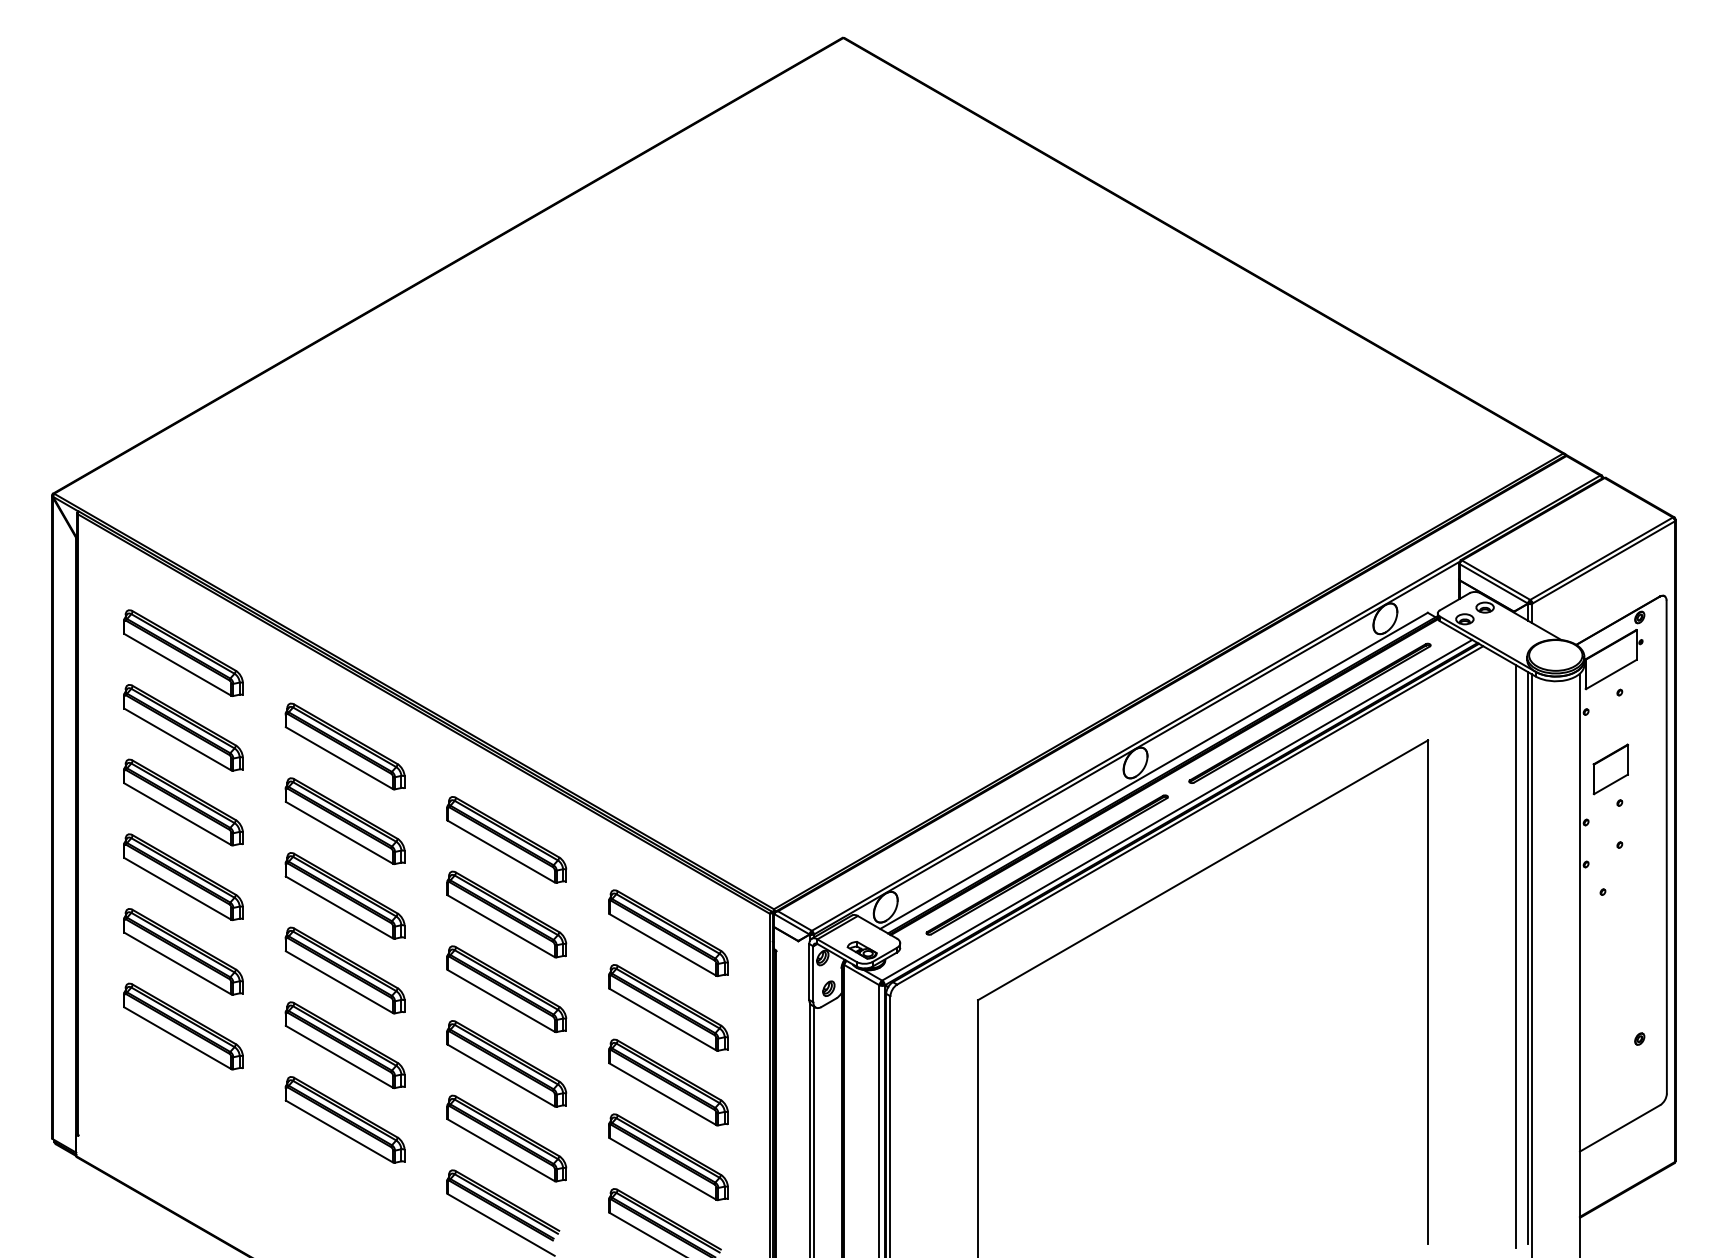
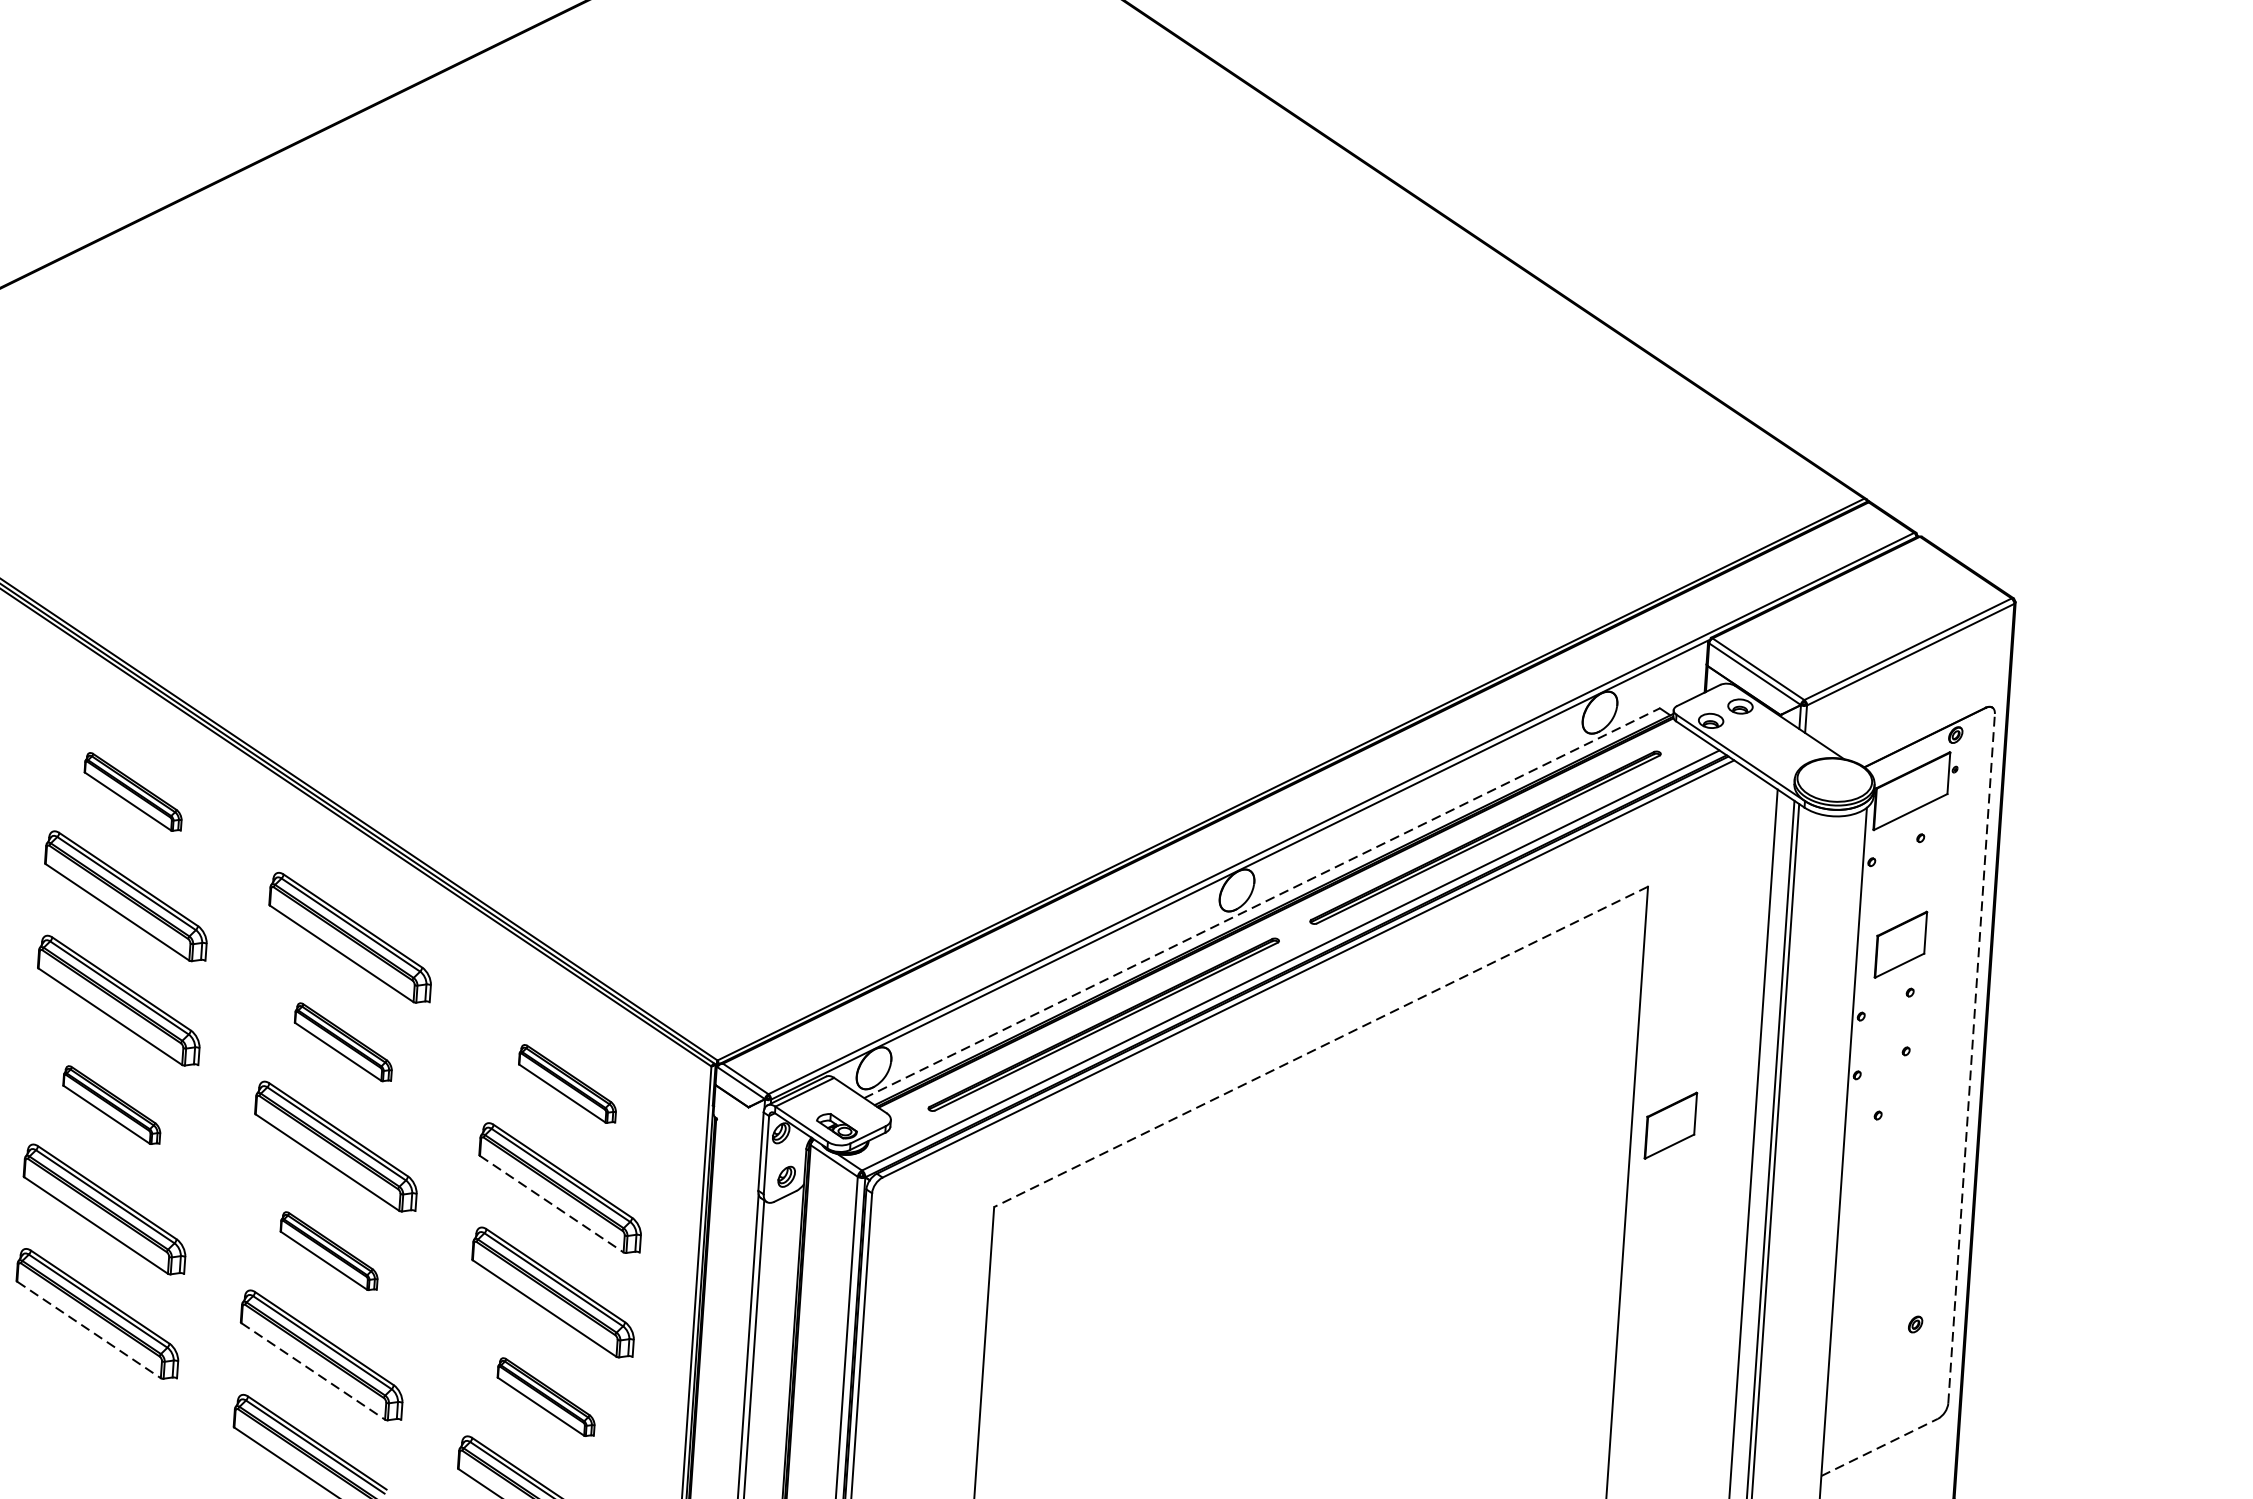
part: (344, 746) -> (132, 792), size x0.6
line: (1154, 770) -> (1262, 902), solid -> dashed
line: (1666, 846) -> (1971, 1057), solid -> dashed
line: (1203, 870) -> (1321, 1047), solid -> dashed
part: (1455, 909) -> (1670, 1125), added
part: (506, 914) -> (343, 1042), size x0.6
part: (668, 933) -> (567, 1084), size x0.6
part: (344, 970) -> (111, 1105), size x0.6
line: (662, 1019) -> (551, 1203), solid -> dashed
part: (506, 1063) -> (328, 1250), size x0.6
line: (1620, 1128) -> (1880, 1447), solid -> dashed
line: (339, 1131) -> (88, 1329), solid -> dashed
line: (501, 1150) -> (313, 1371), solid -> dashed
part: (668, 1157) -> (546, 1397), size x0.6

